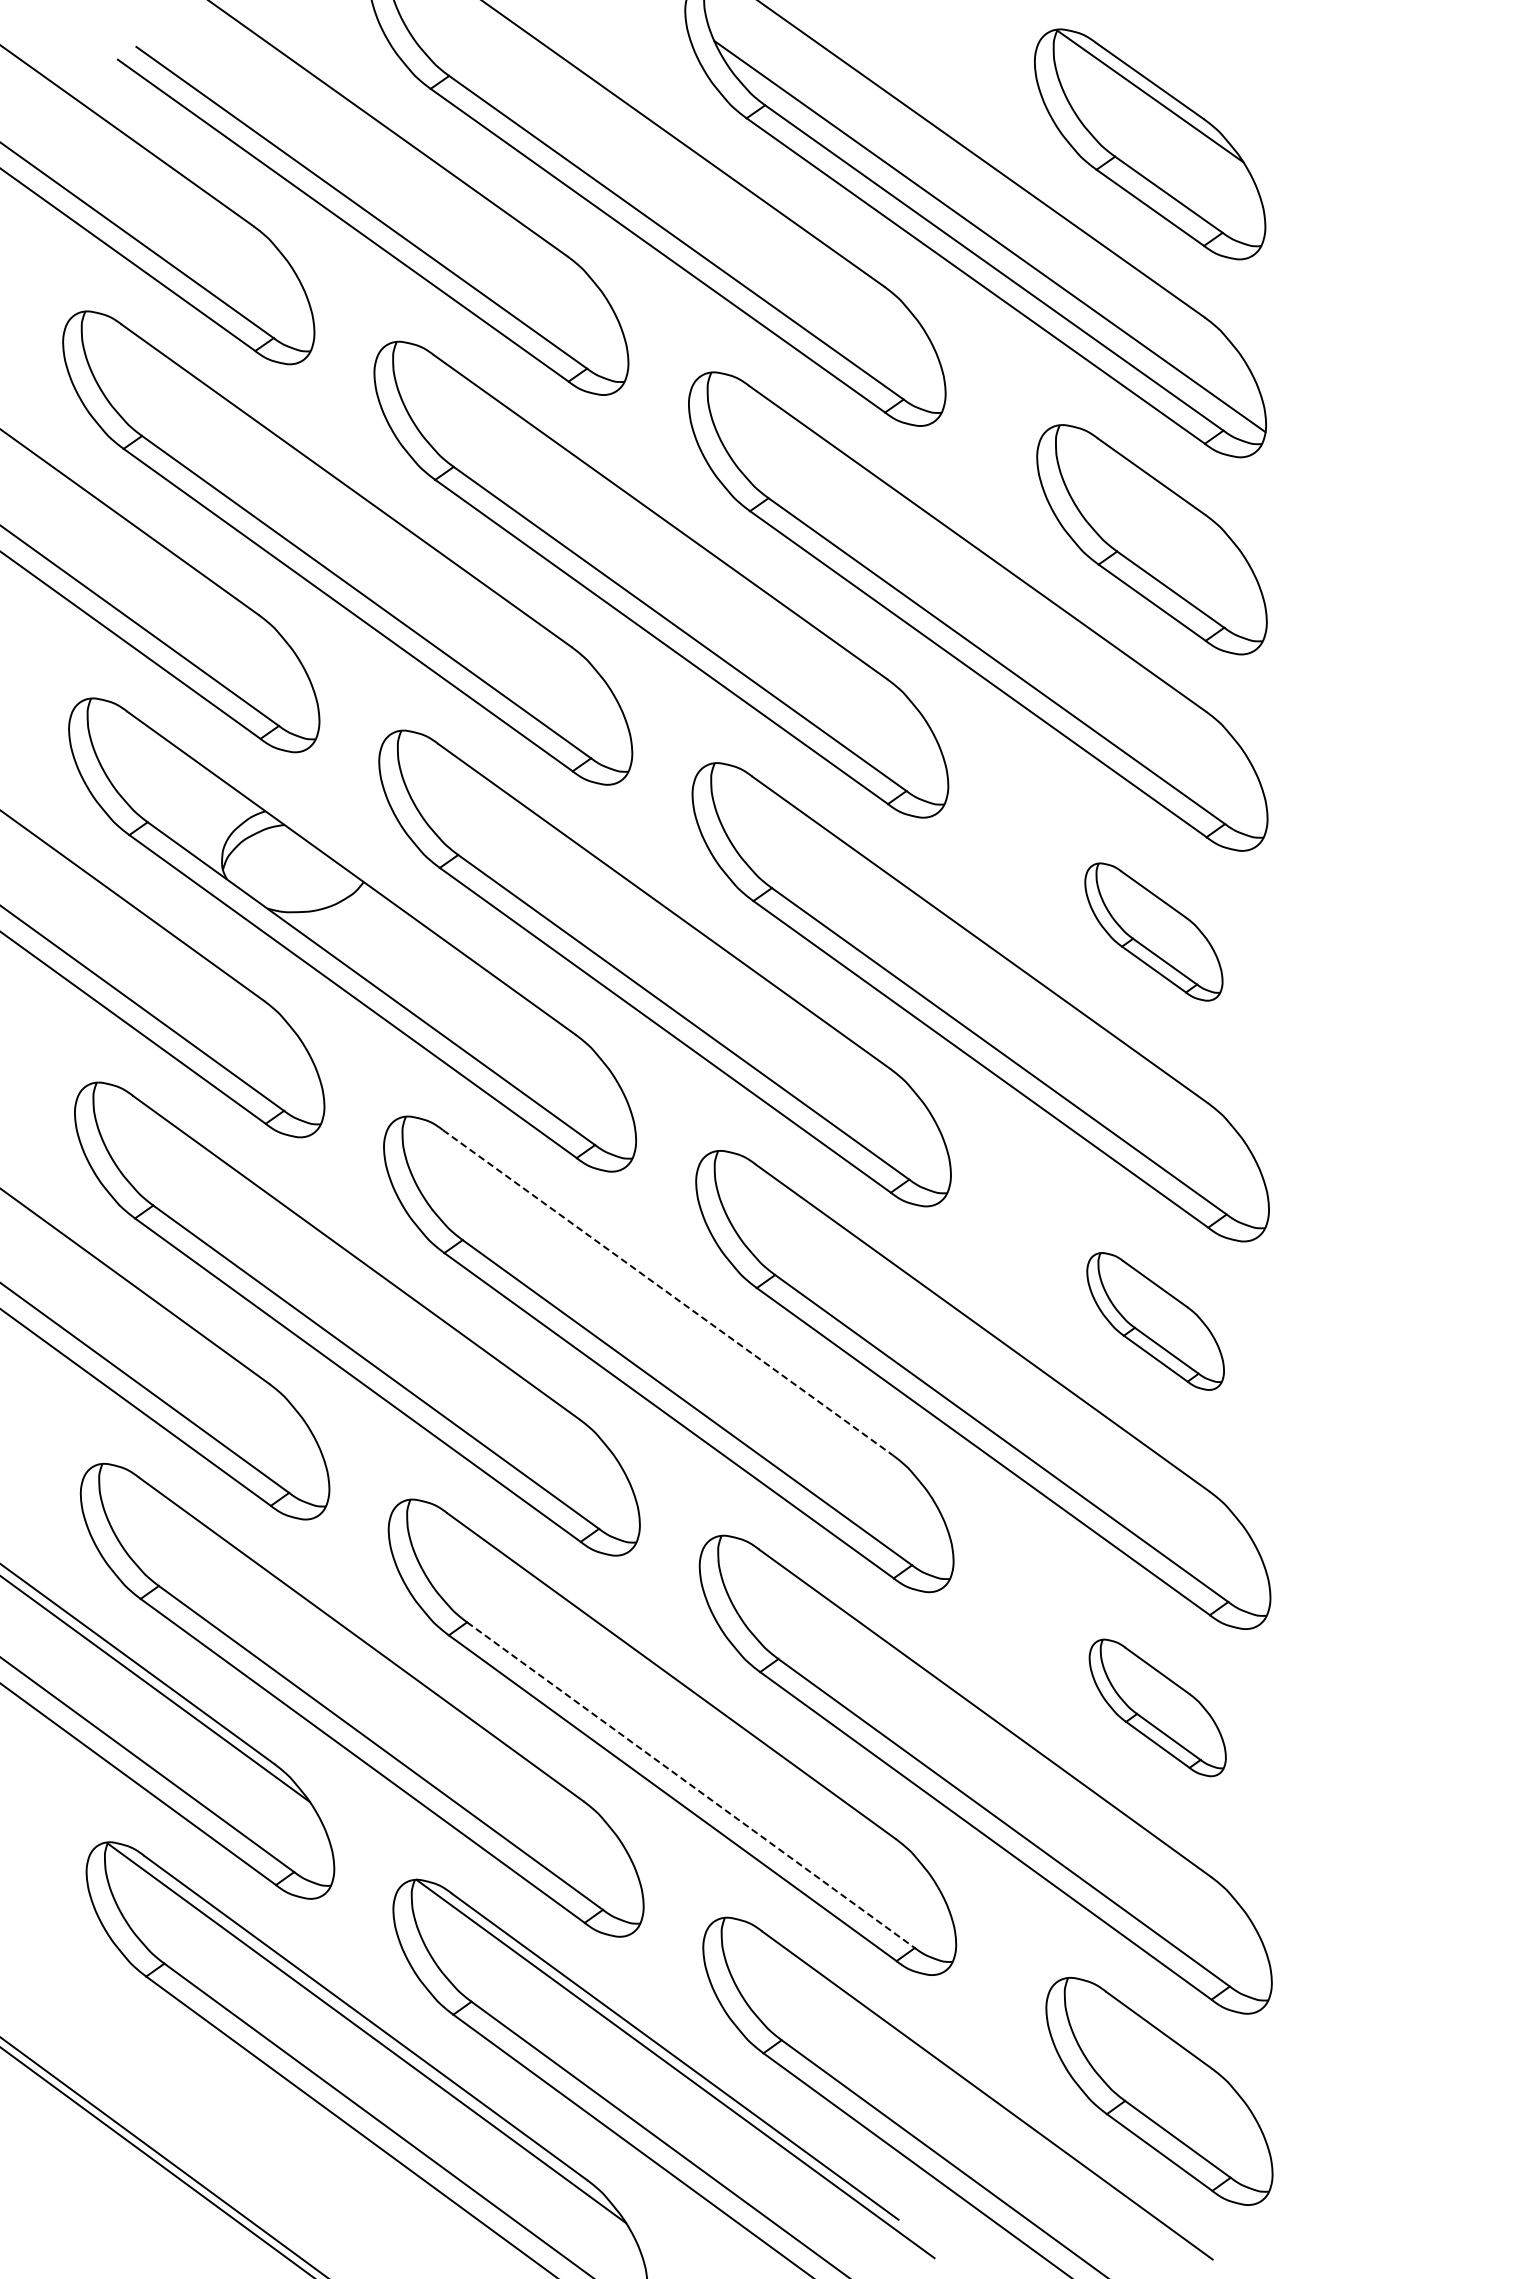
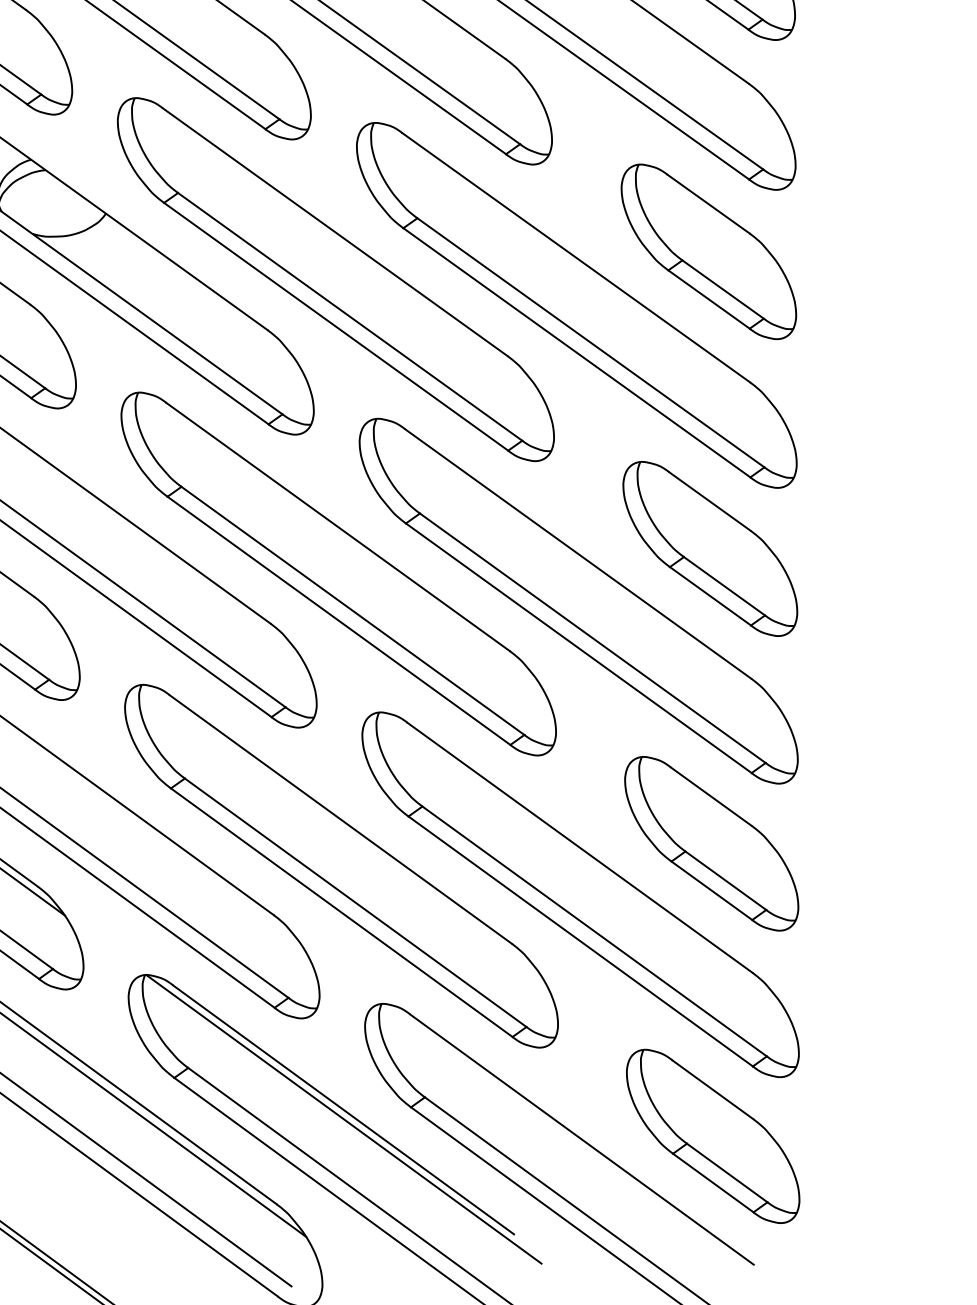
part: (1153, 931) -> (708, 251), size x1.67
line: (667, 1292) -> (337, 526), dashed -> solid
part: (1155, 1321) -> (710, 548), size x1.67
part: (1157, 1707) -> (711, 843), size x1.67
line: (691, 1785) -> (356, 903), dashed -> solid

